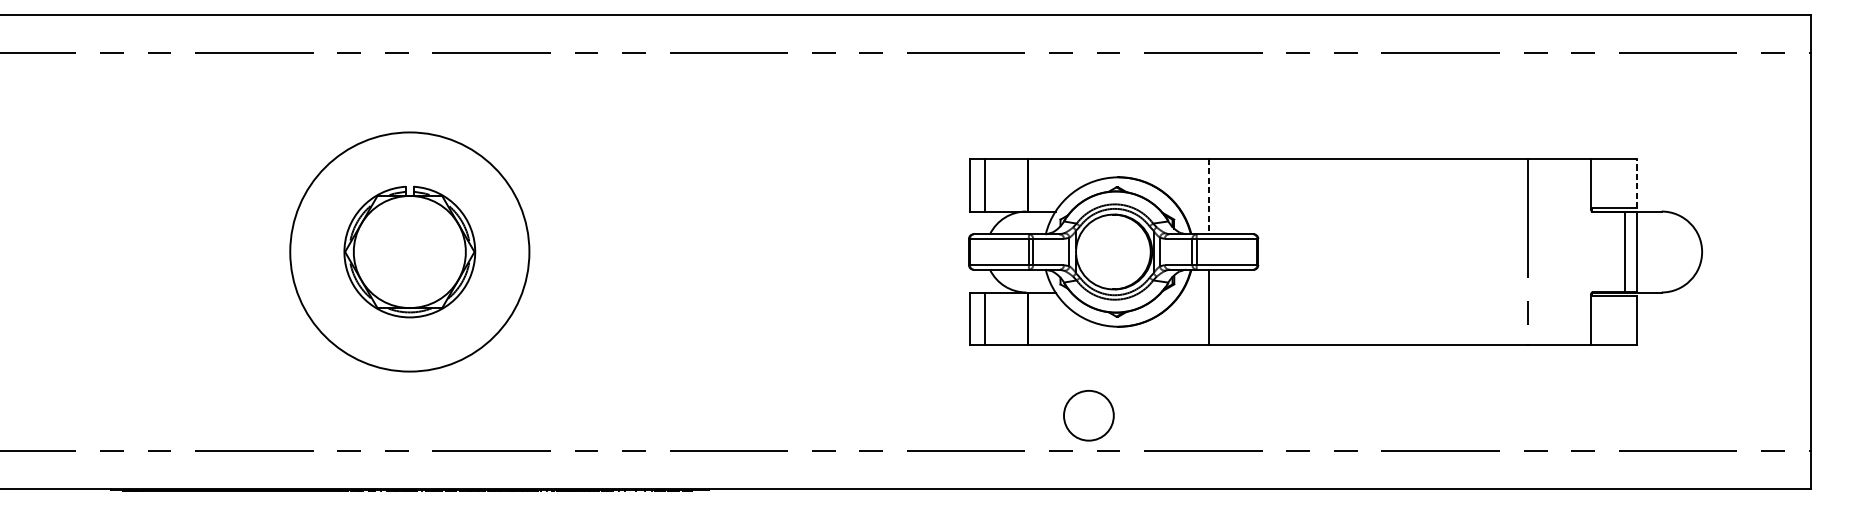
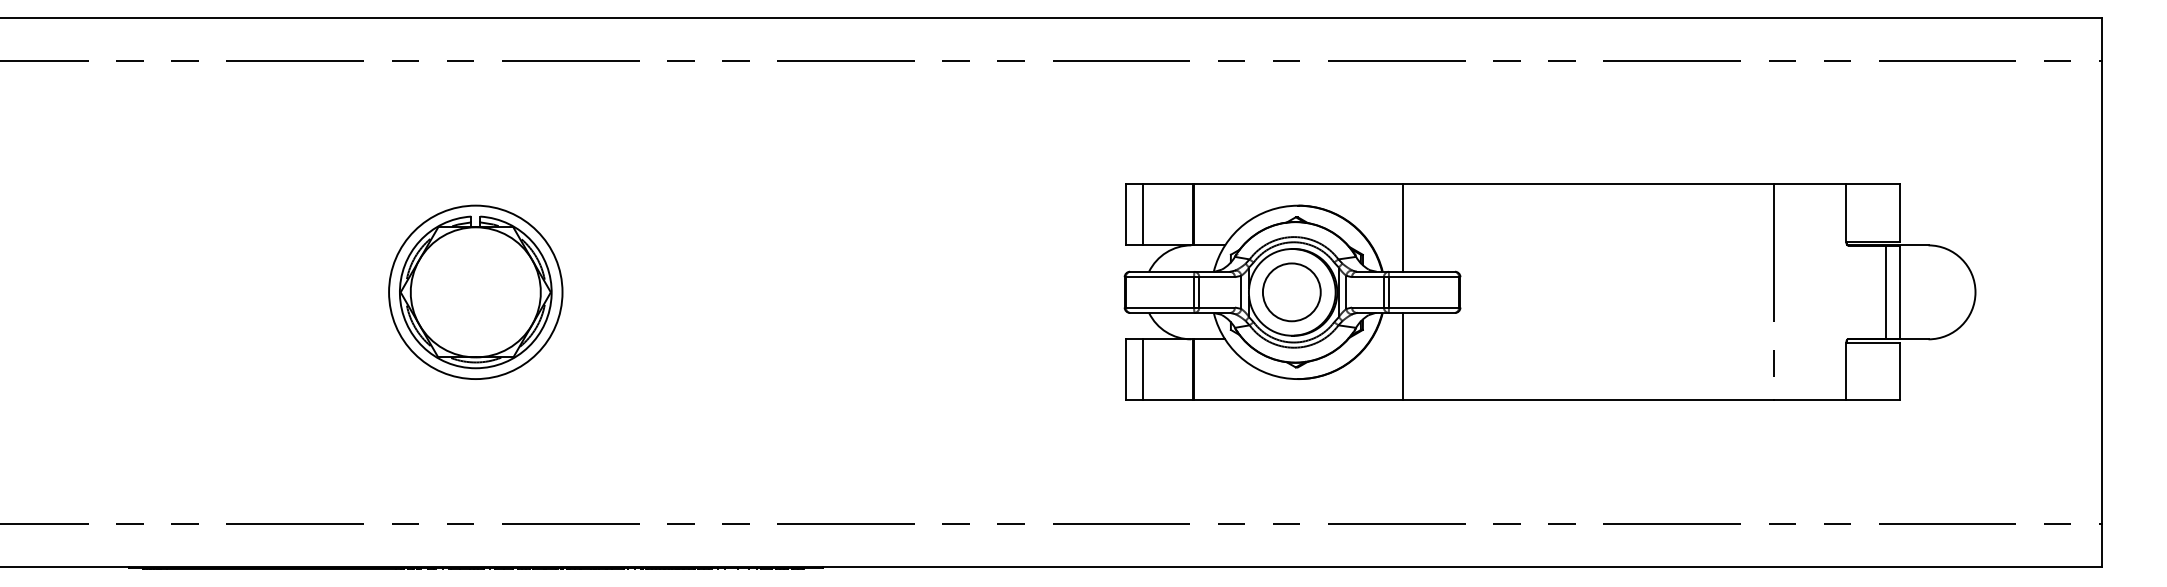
line: (1636, 184) -> (1899, 213), dashed -> solid
line: (1209, 196) -> (1403, 228), dashed -> solid
circle: (409, 252) -> (475, 292), size x0.62
circle: (1088, 415) -> (1291, 292), moved

